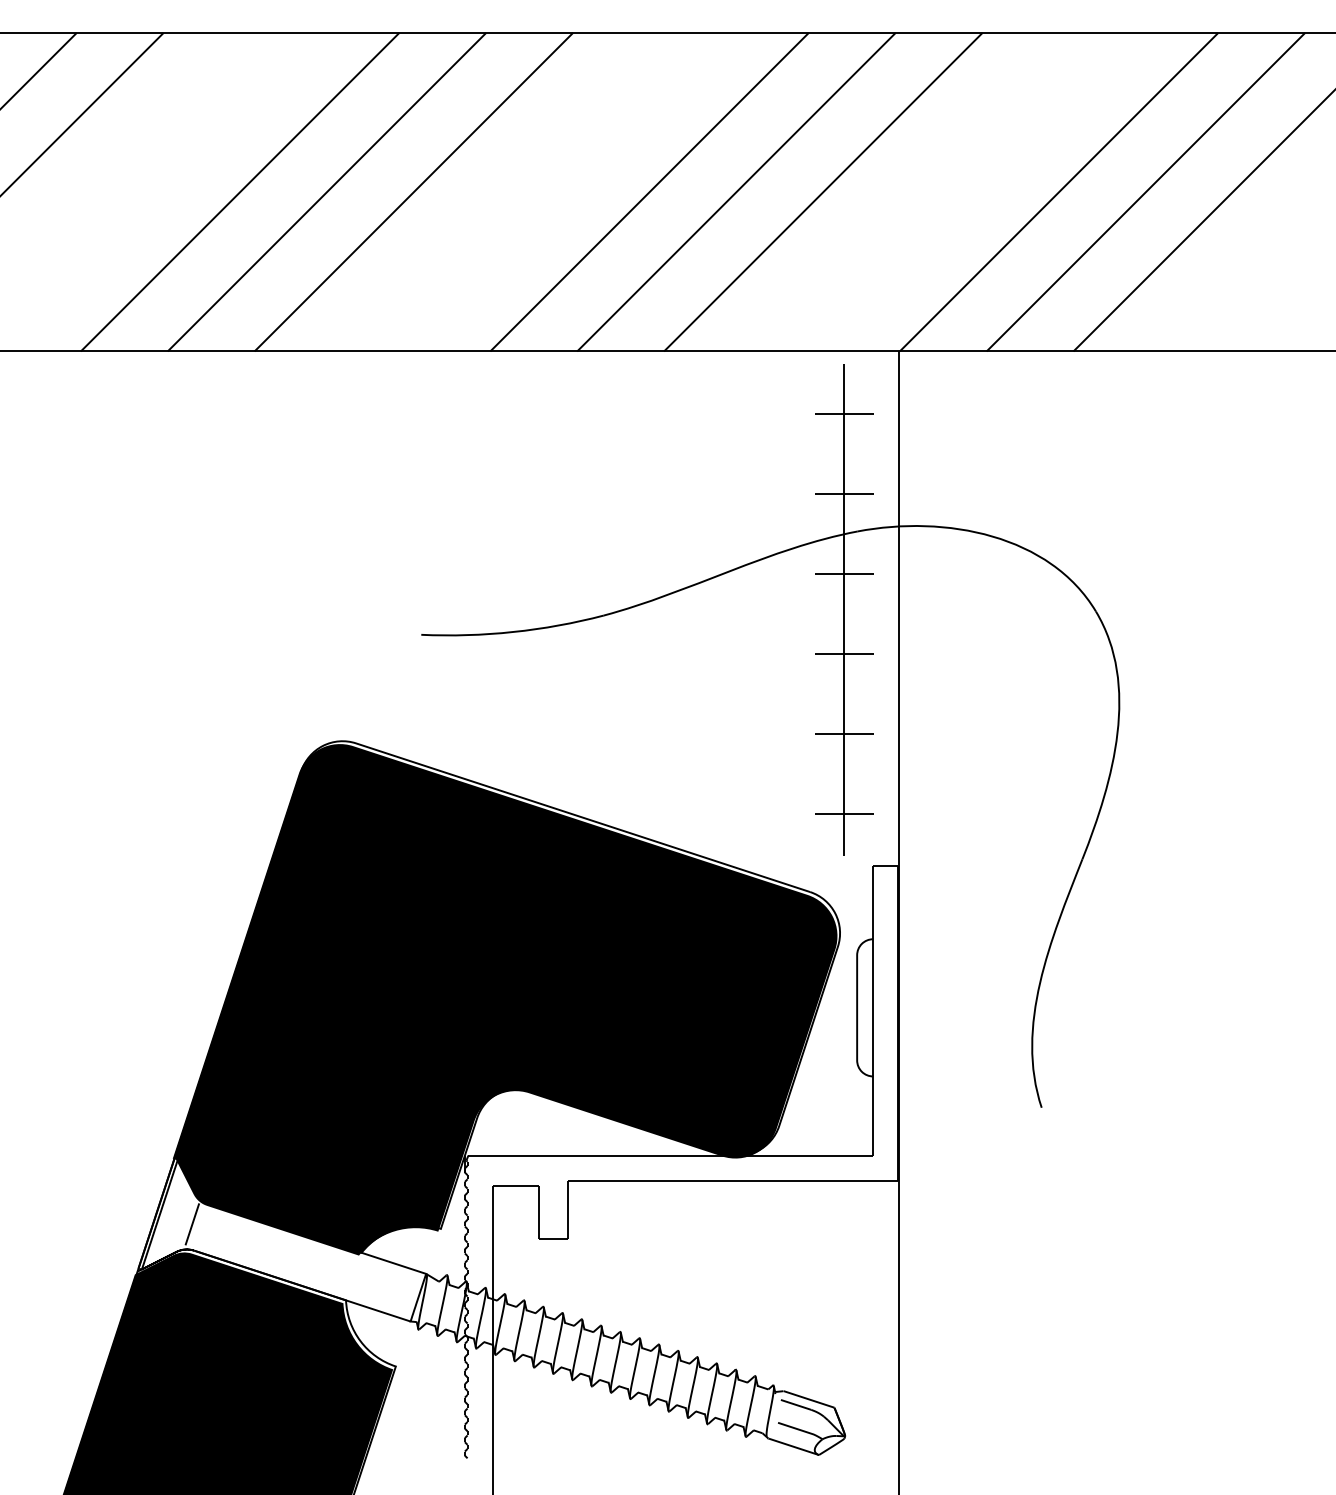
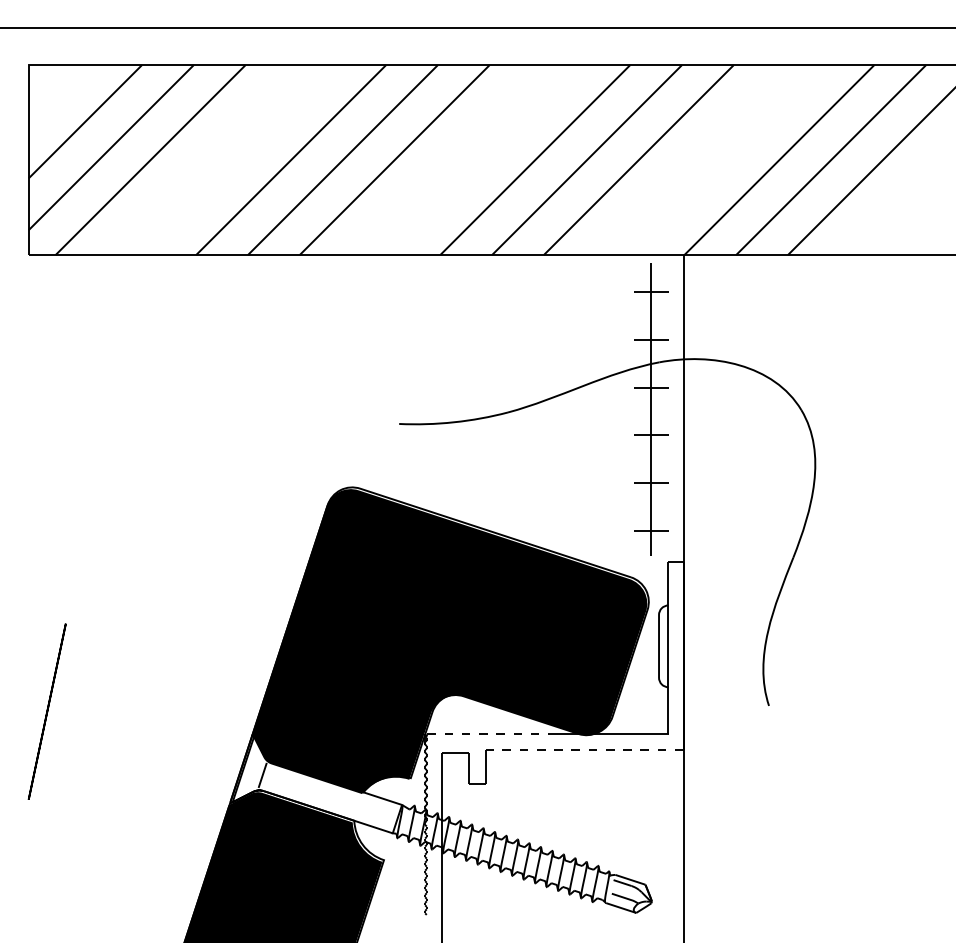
line: (571, 1155) -> (488, 734), solid -> dashed
line: (732, 1180) -> (584, 749), solid -> dashed

